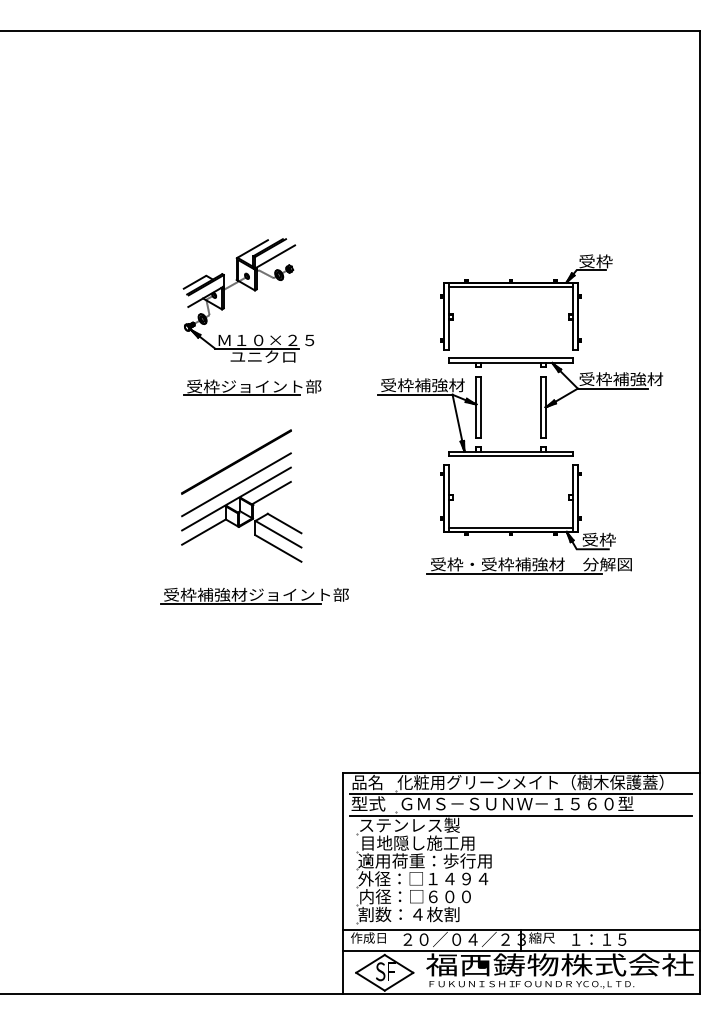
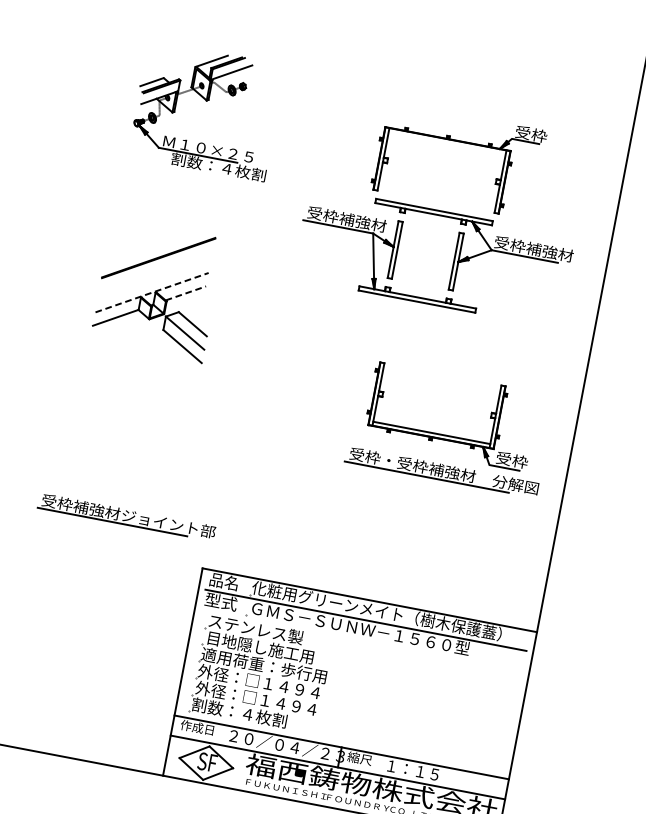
line: (510, 287) -> (446, 143), removed
text: (280, 356) -> (218, 166), ユニクロ -> 割数：４枚割
part: (252, 387) -> (187, 191), removed
line: (236, 484) -> (154, 279), removed
line: (271, 492) -> (186, 292), solid -> dashed
line: (236, 499) -> (152, 293), solid -> dashed
part: (528, 527) -> (448, 436), moved
part: (254, 595) -> (126, 516), moved
line: (520, 815) -> (361, 639), removed
text: (423, 896) -> (256, 698), 内径：□６００ -> 外径：□１４９４

